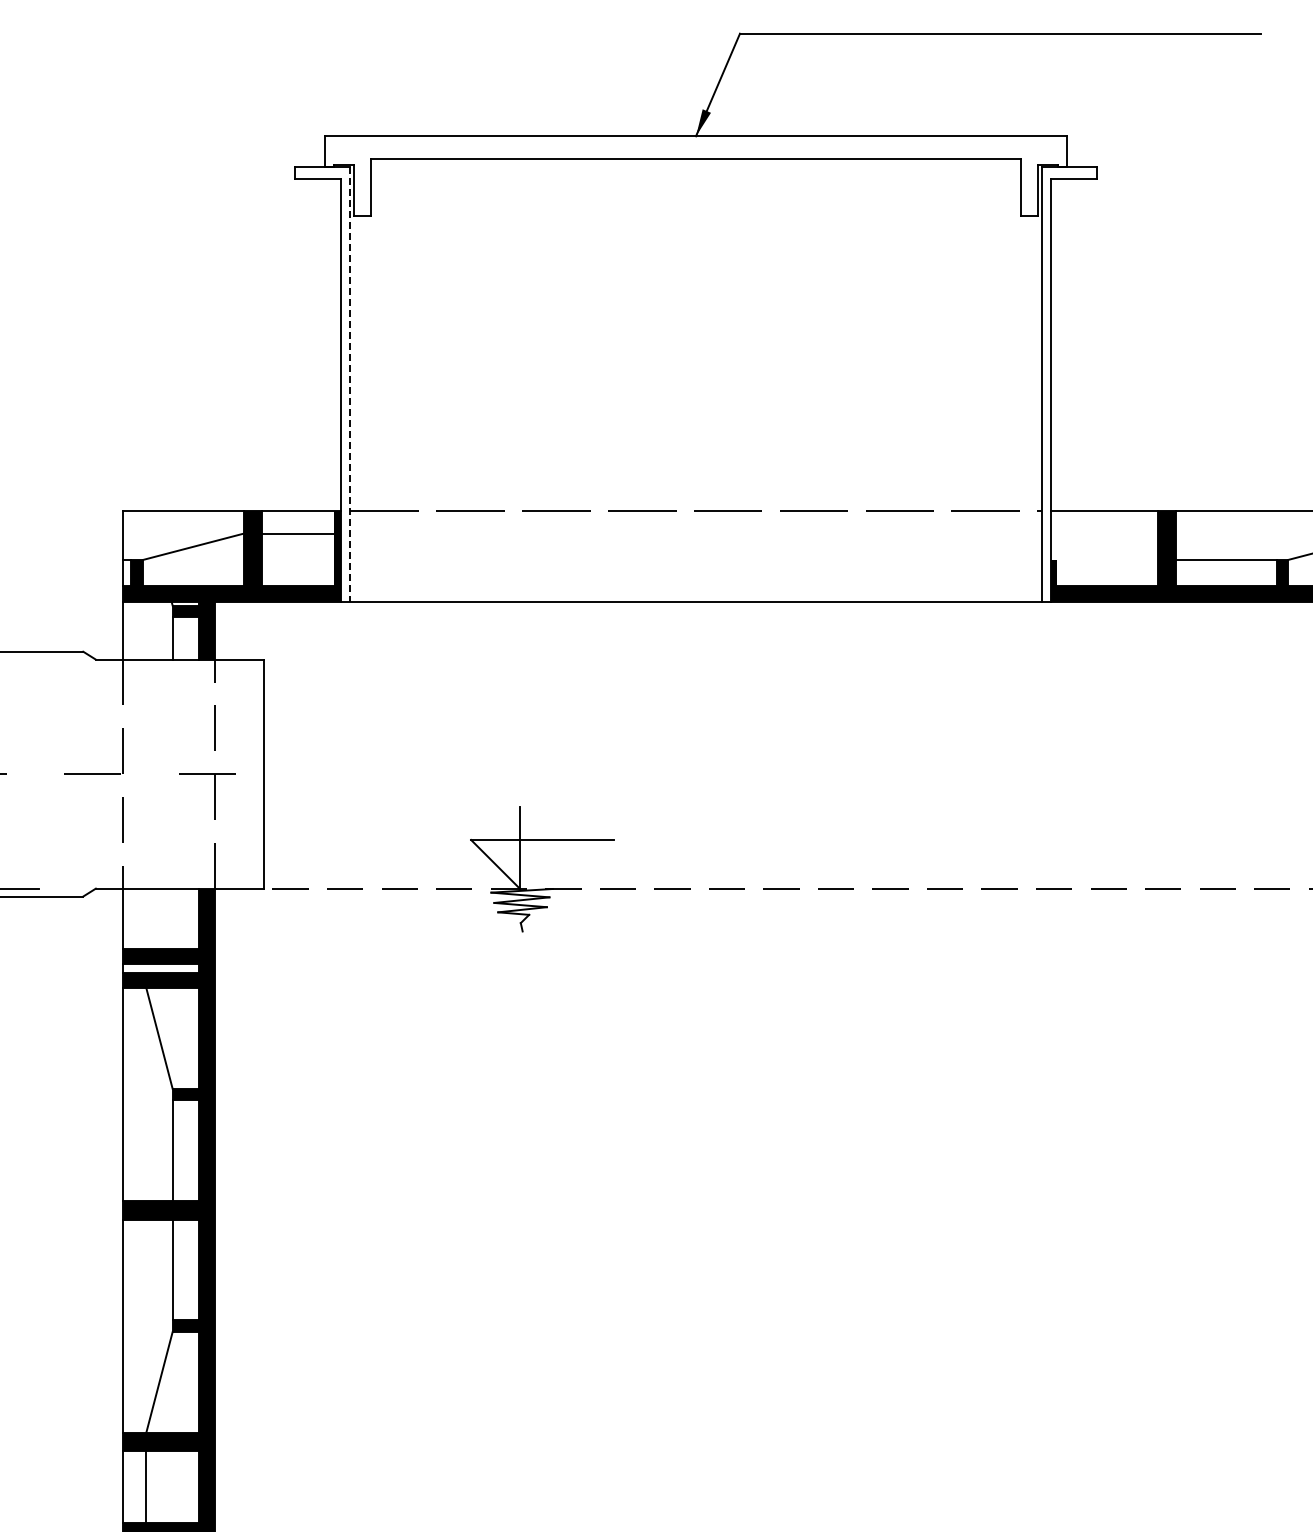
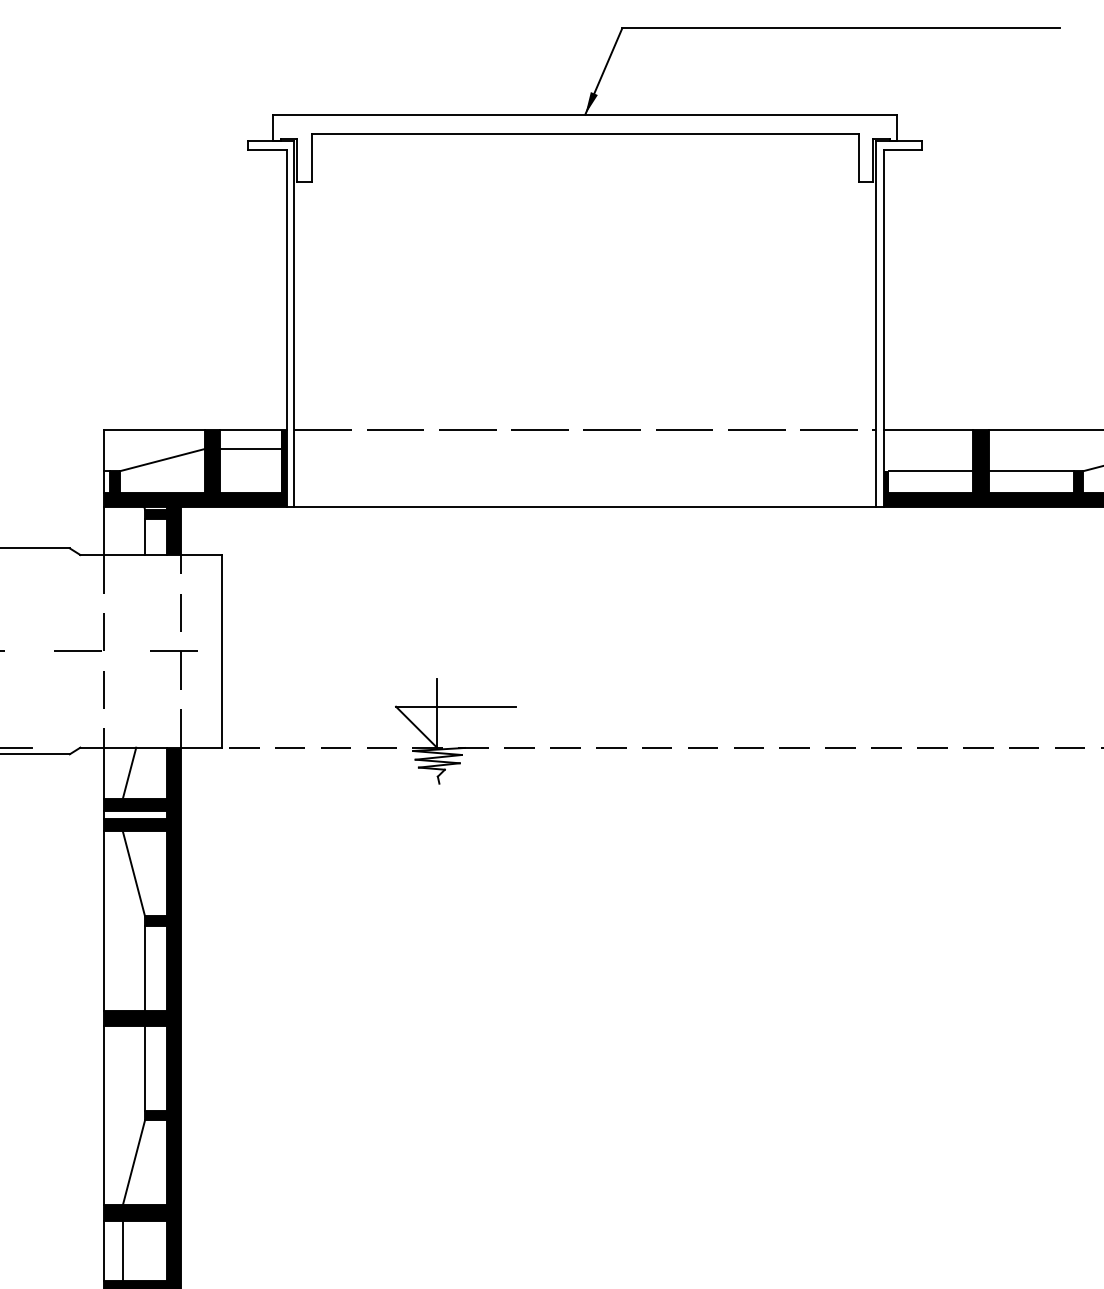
line: (350, 384) -> (294, 323), dashed -> solid
line: (1106, 560) -> (930, 471), added
line: (154, 918) -> (129, 772), added

